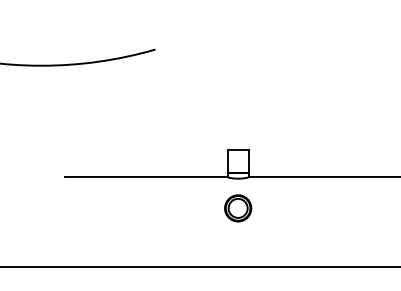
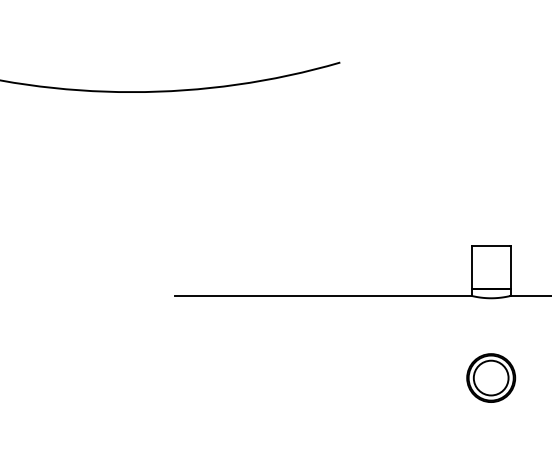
part: (238, 208) -> (491, 378), moved

